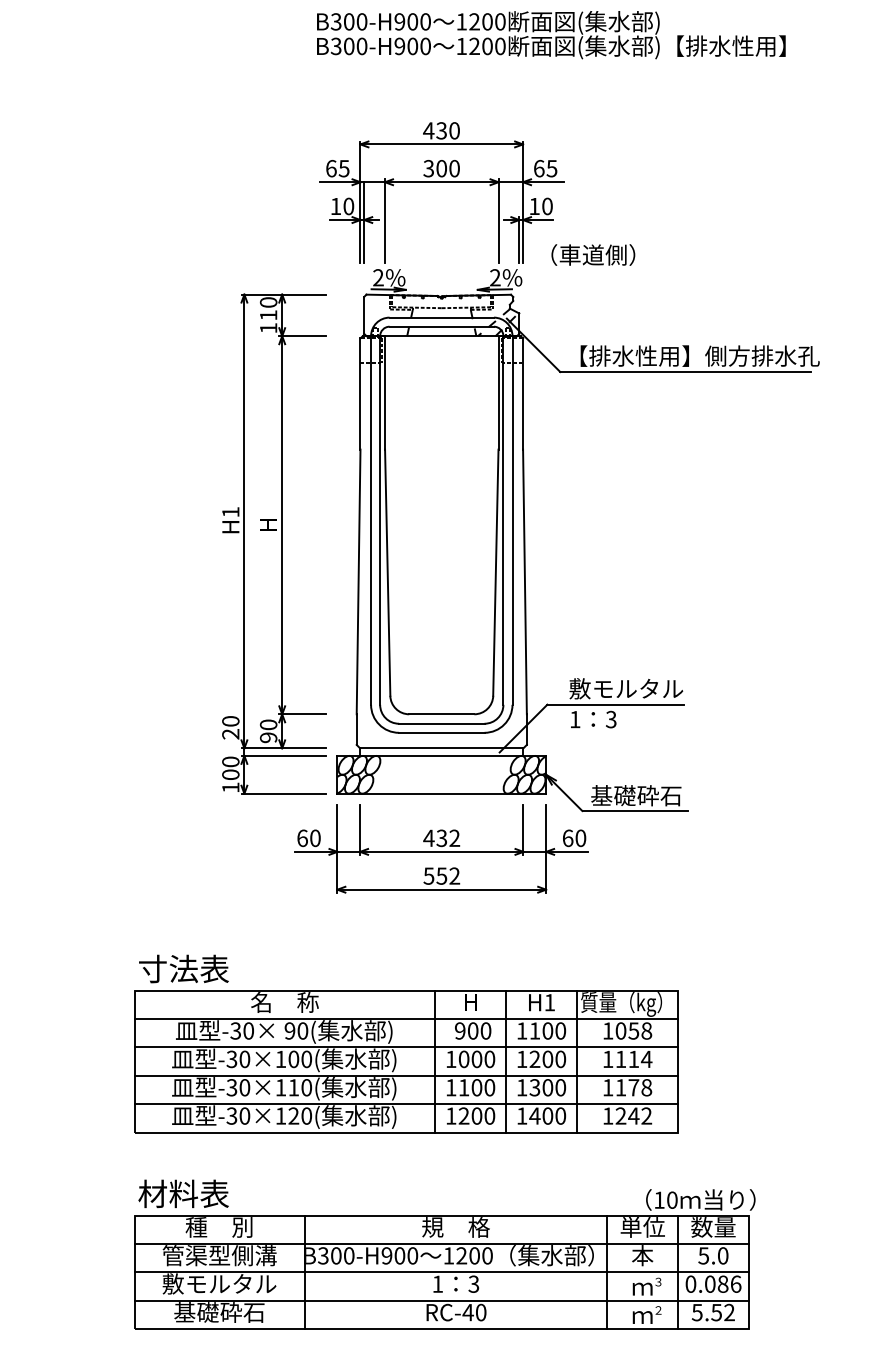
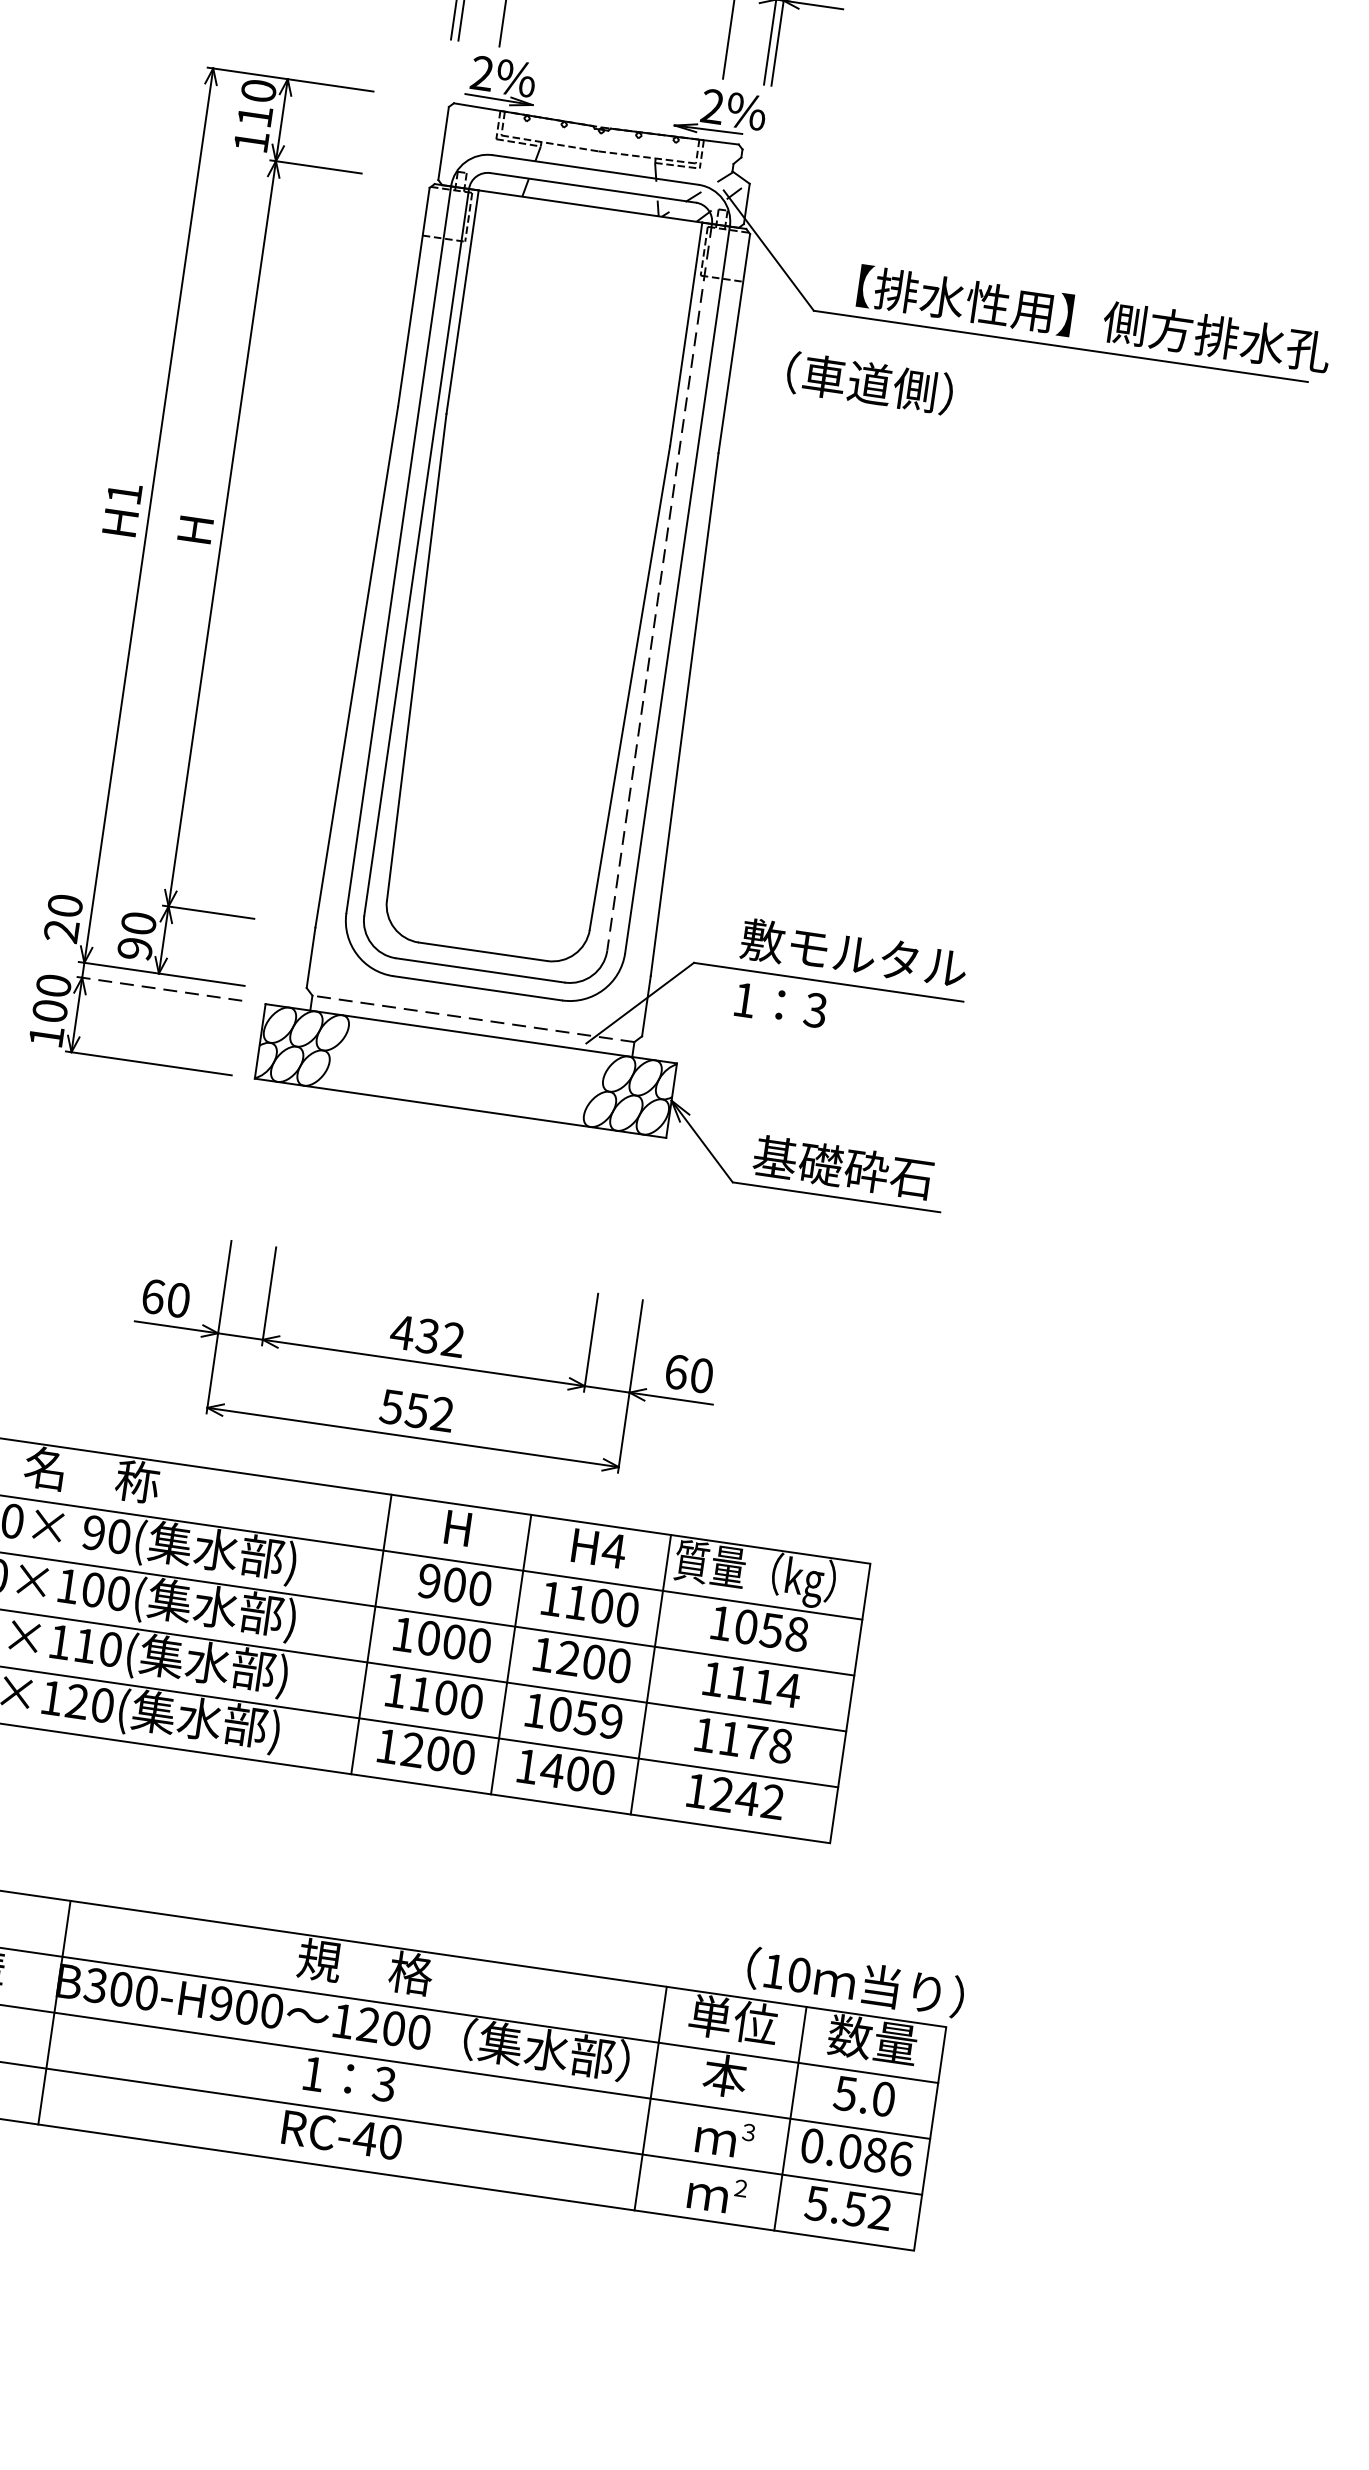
text: (593, 254) -> (870, 382), moved
line: (503, 521) -> (659, 589), solid -> dashed
line: (441, 748) -> (472, 1019), solid -> dashed
line: (284, 755) -> (161, 988), solid -> dashed
part: (441, 848) -> (424, 1356), moved
text: (549, 1002) -> (613, 1550), H1 -> H4
text: (547, 1087) -> (585, 1717), 1300 -> 1059

